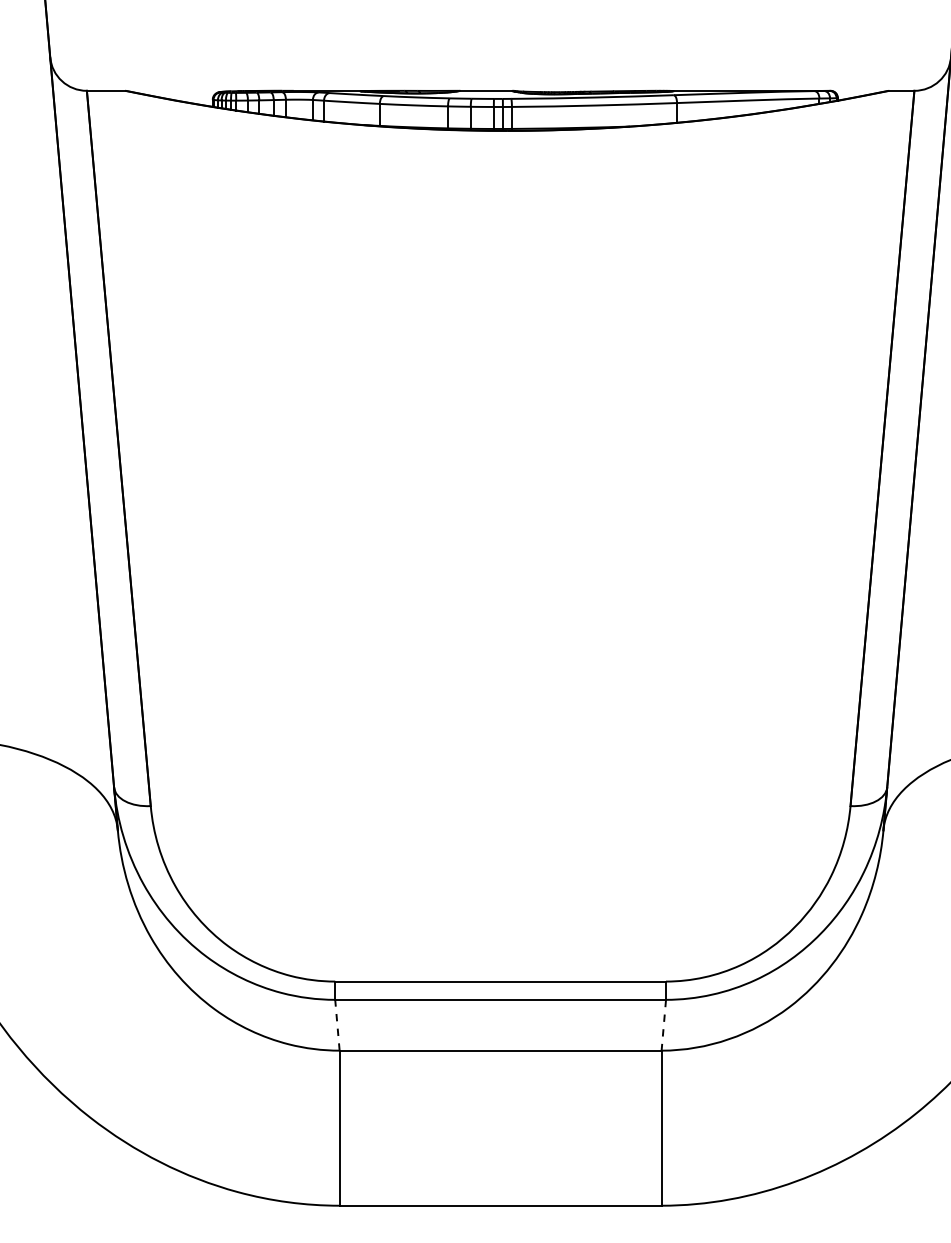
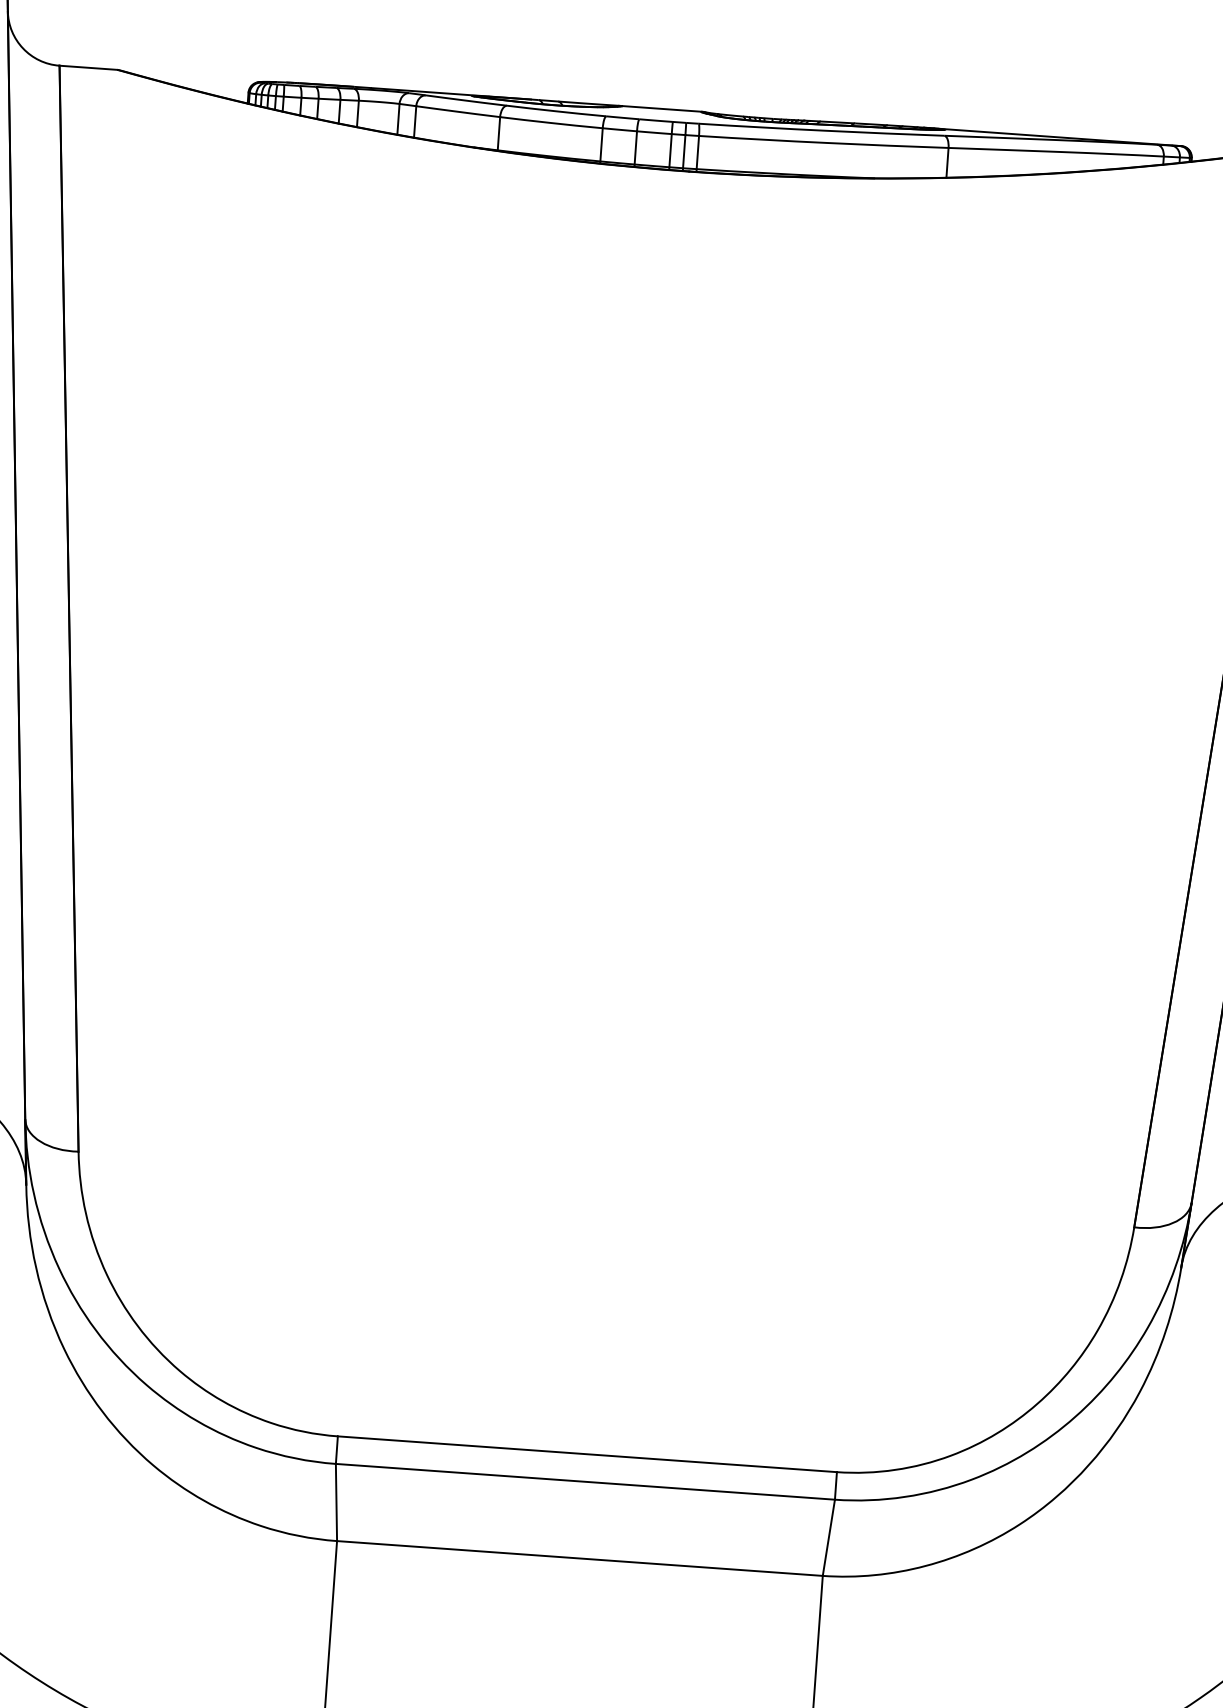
line: (337, 1025) -> (336, 1502), dashed -> solid
line: (663, 1025) -> (828, 1538), dashed -> solid

